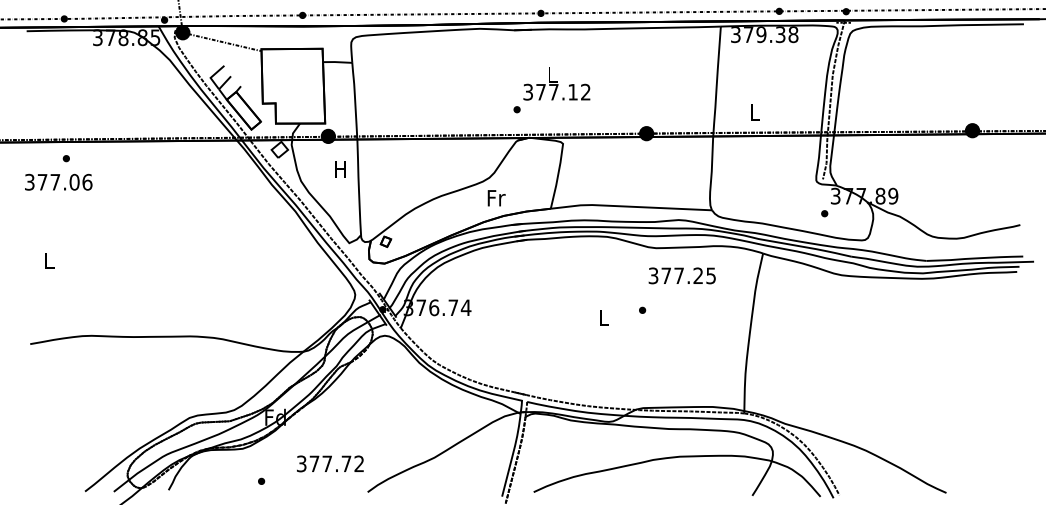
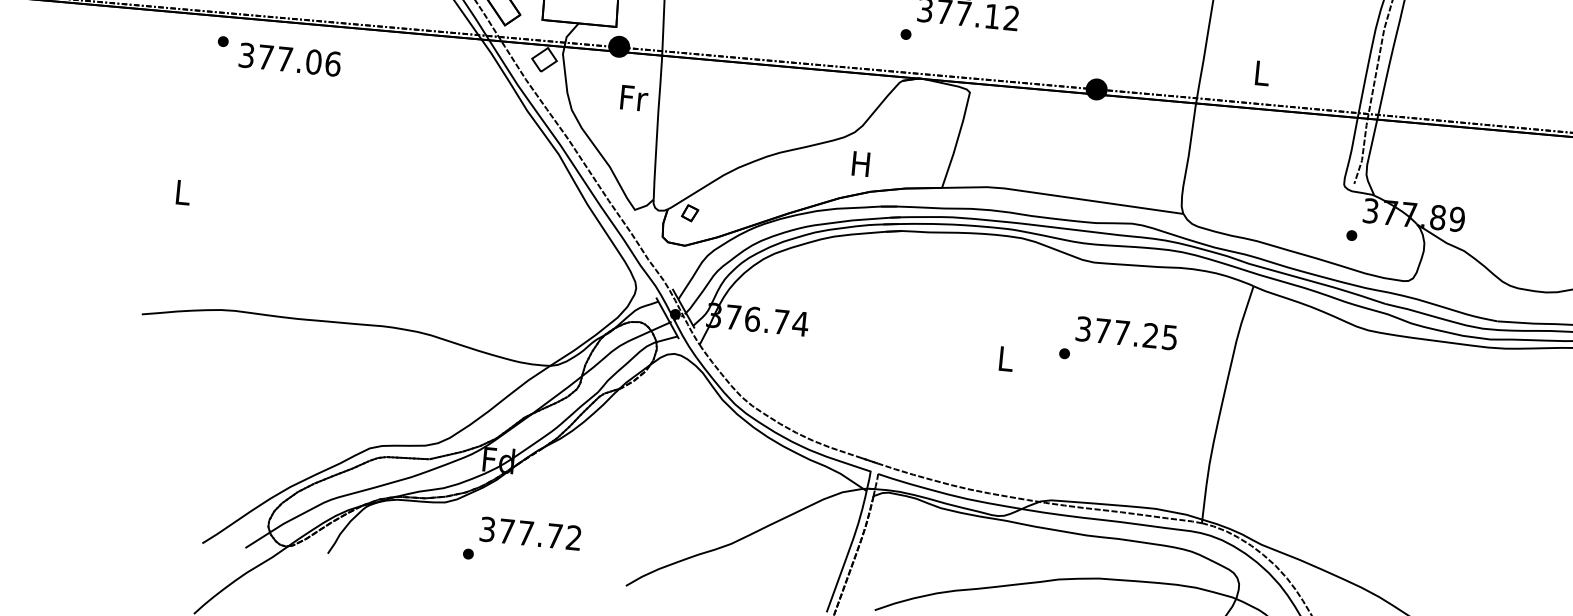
text: (341, 169) -> (634, 98), H -> Fr
text: (58, 181) -> (289, 58), moved
text: (496, 198) -> (862, 164), Fr -> H
text: (681, 275) -> (1125, 332), moved
text: (330, 463) -> (530, 533), moved

